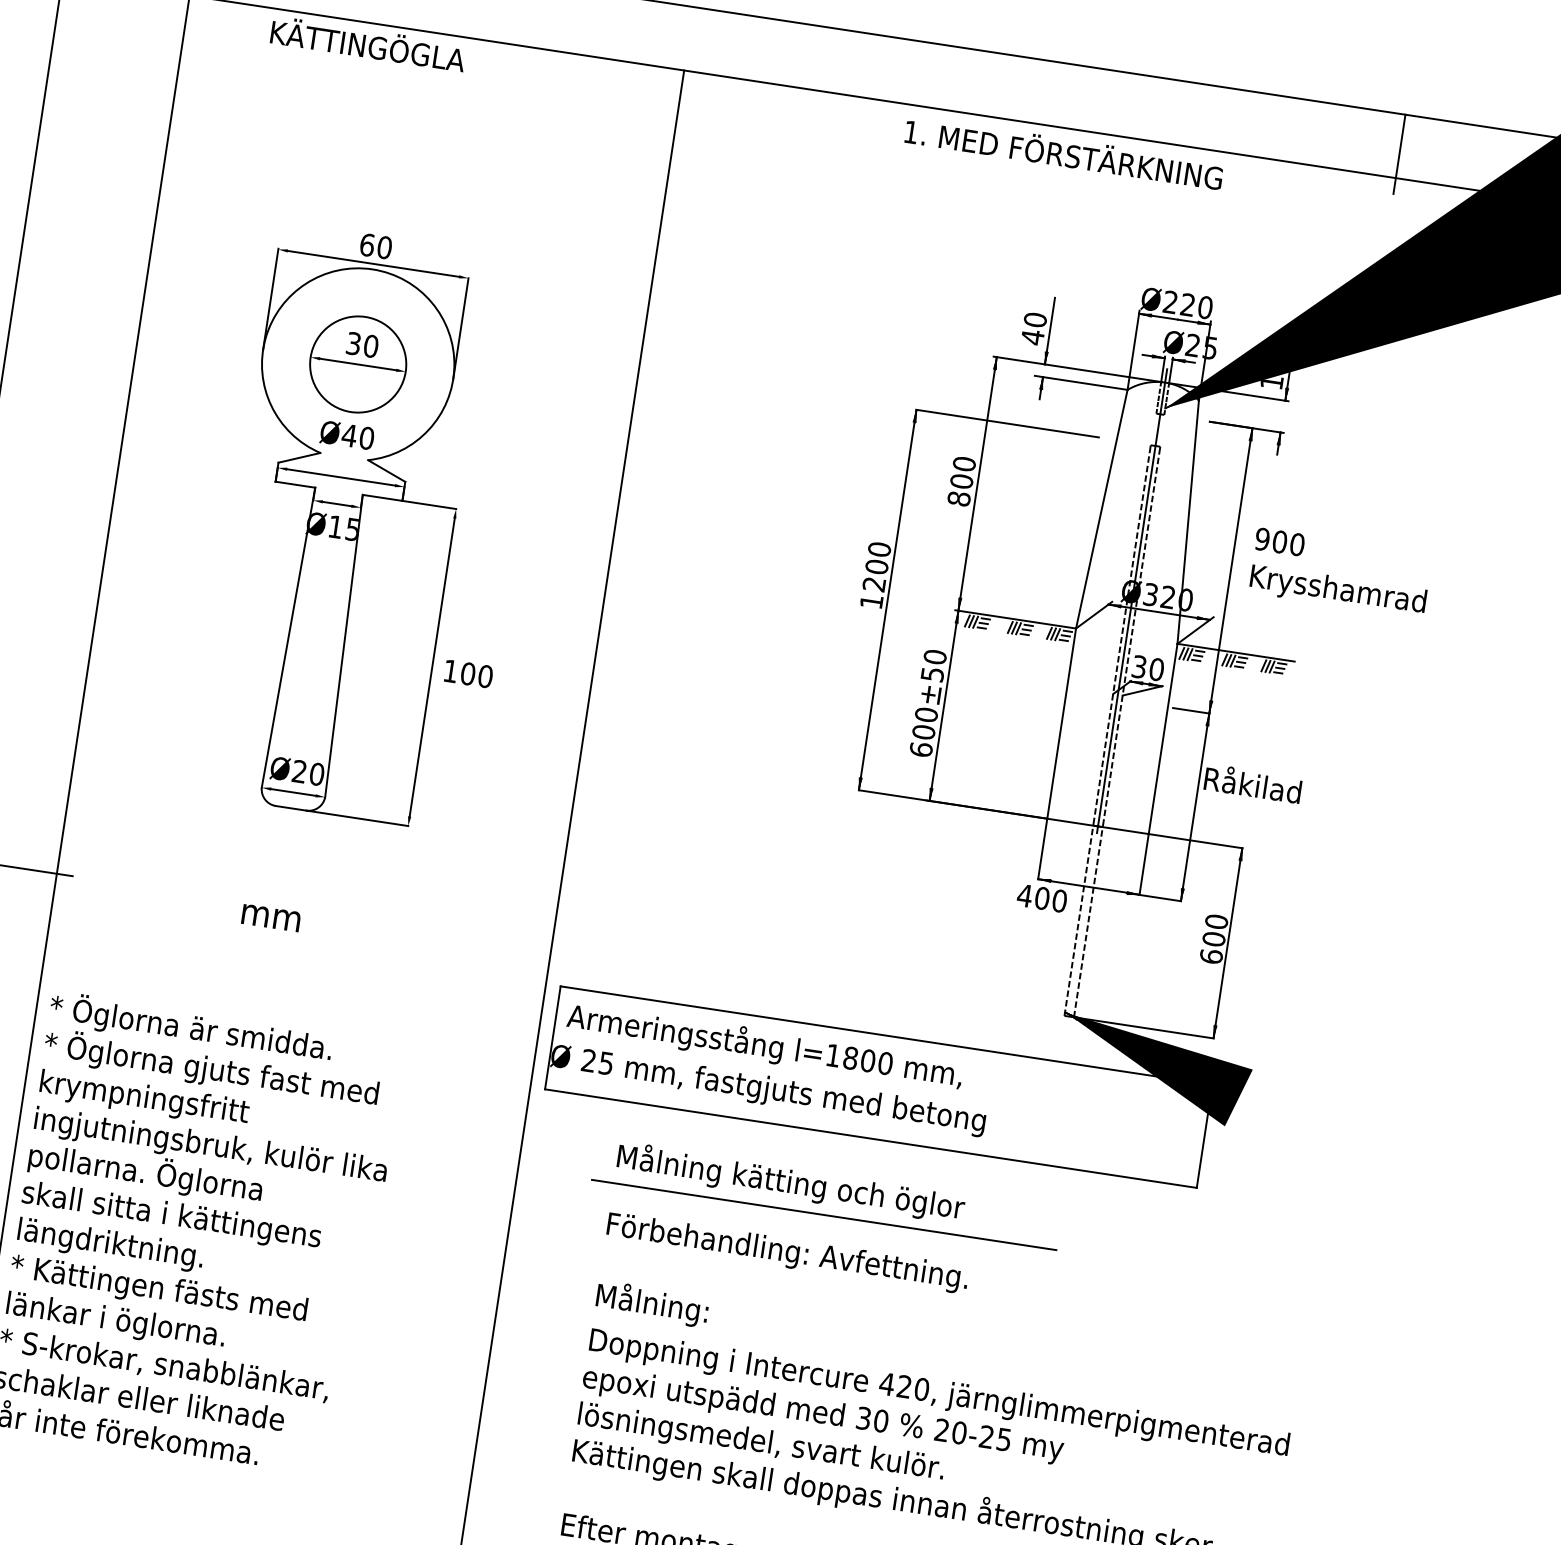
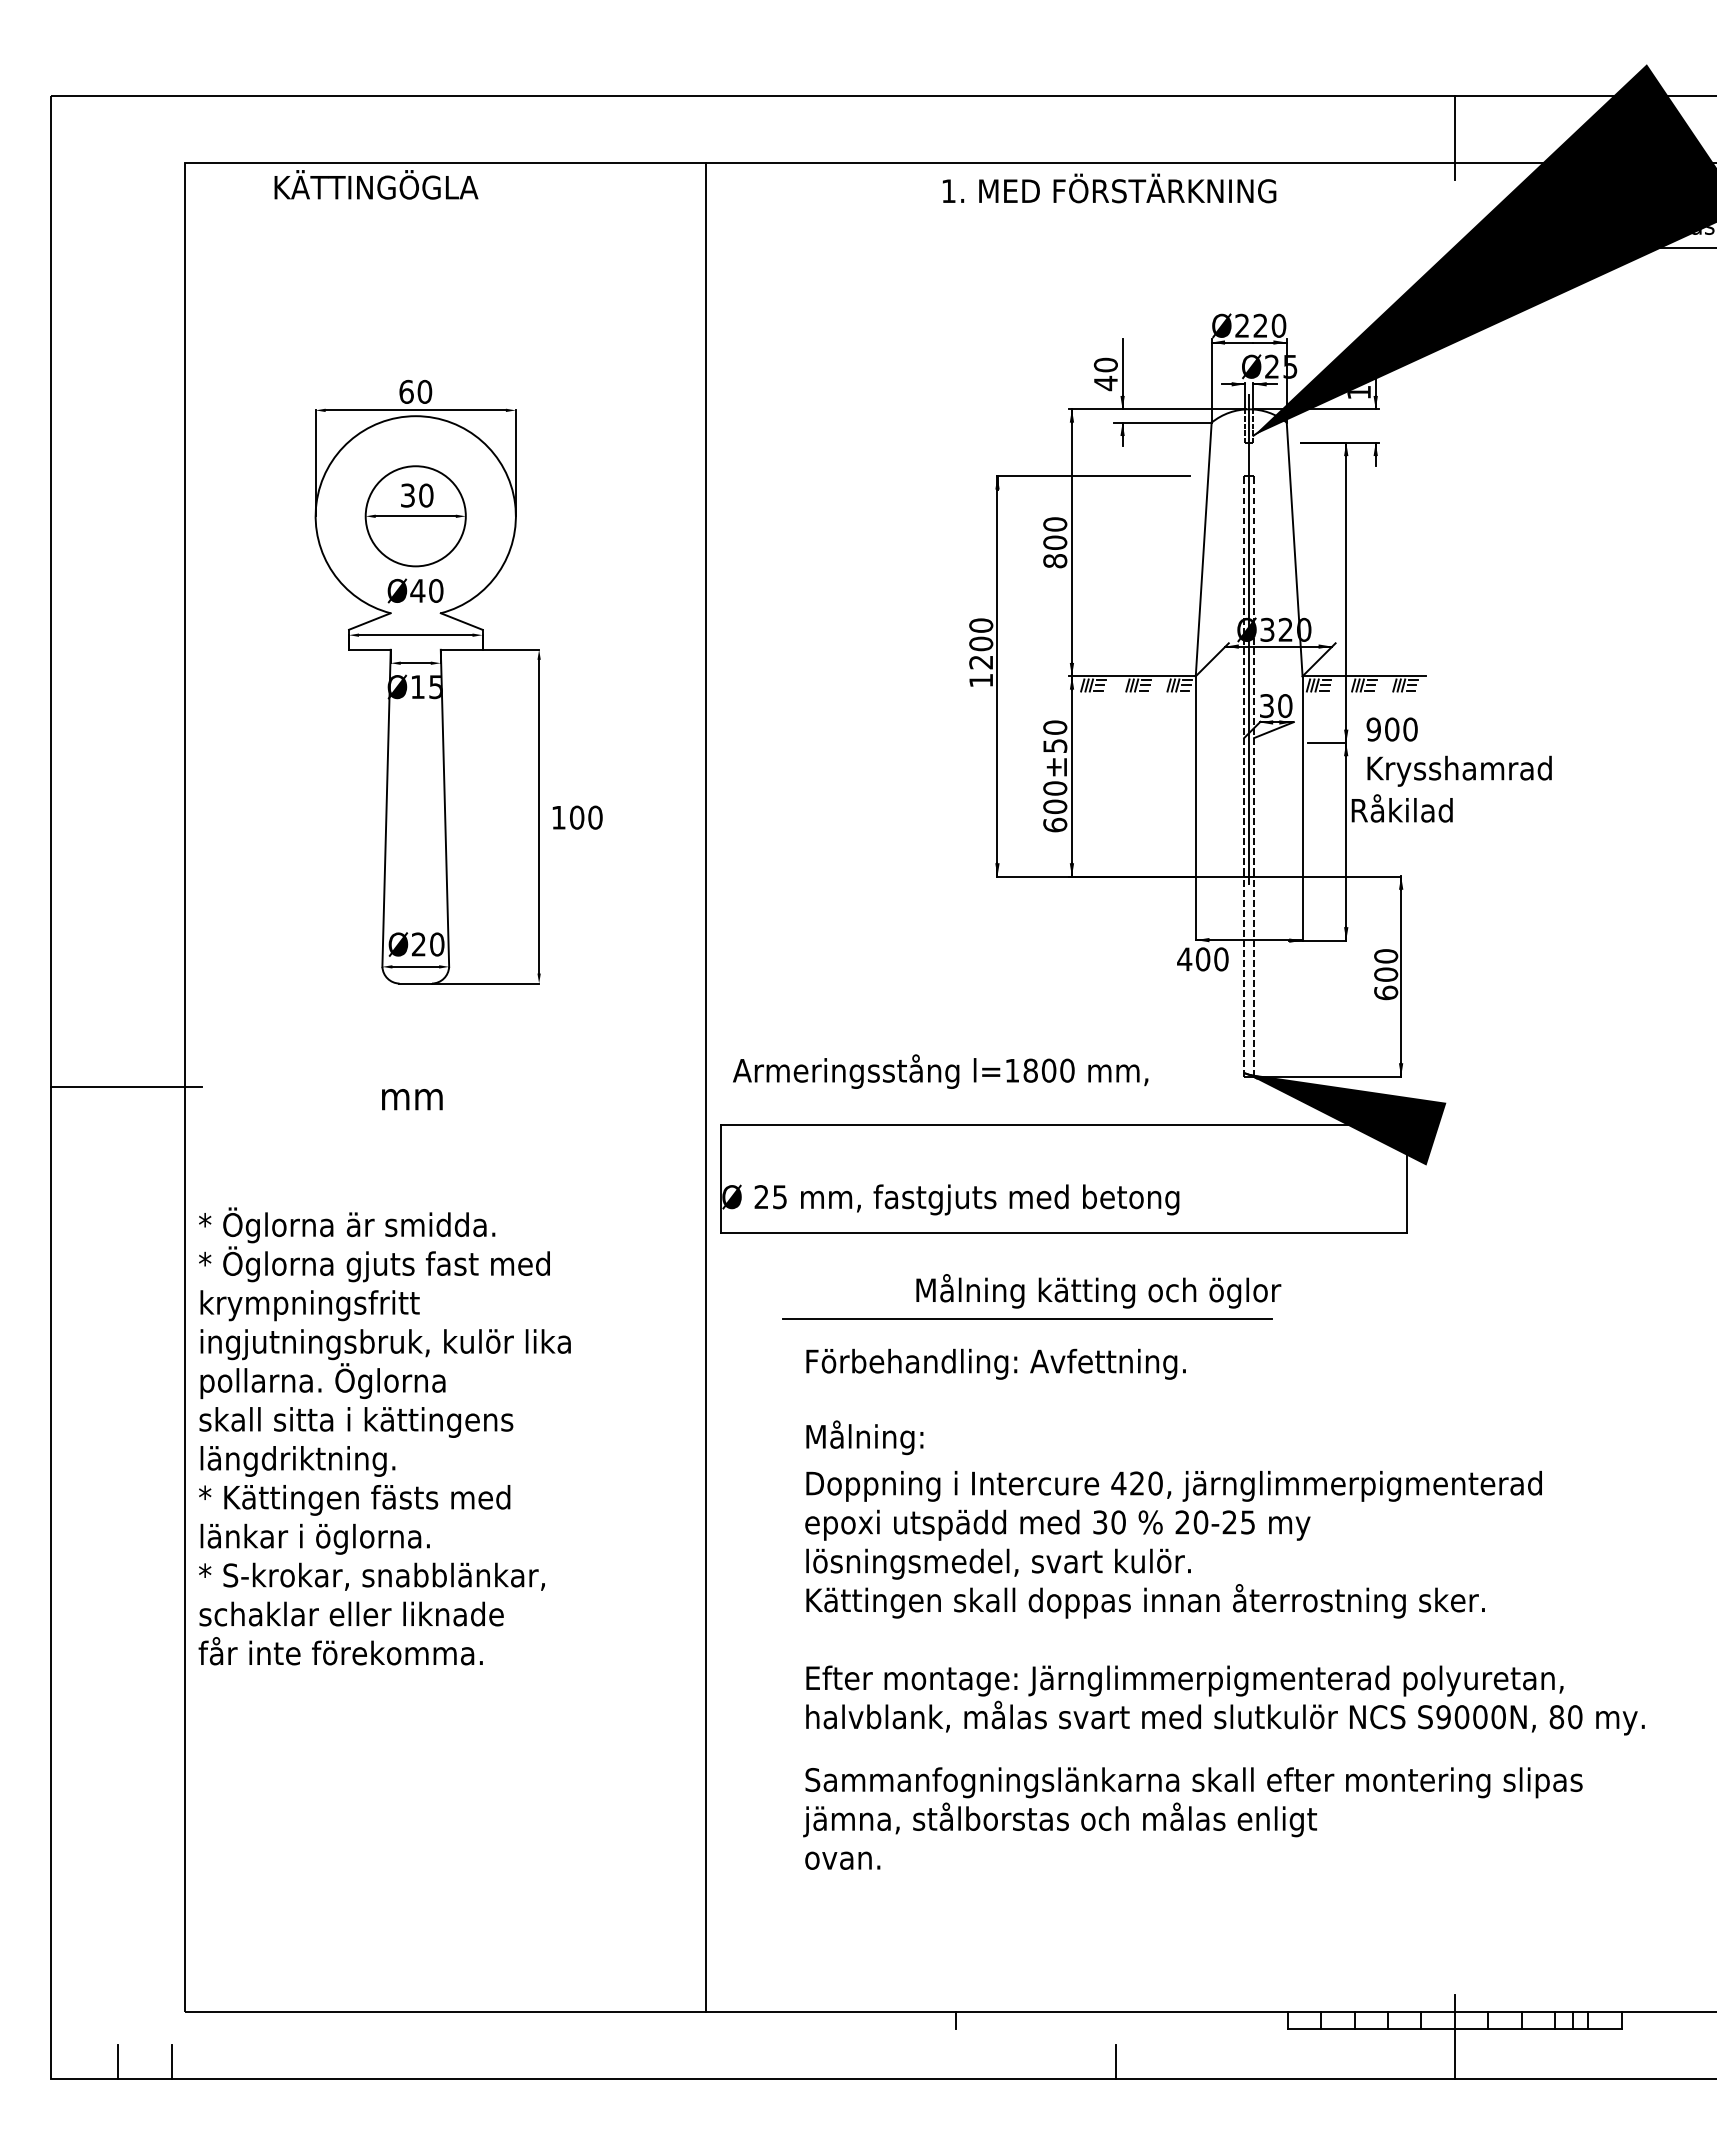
text: (1339, 572) -> (1458, 751), moved
text: (764, 1046) -> (940, 1071), moved
text: (790, 1183) -> (1098, 1291), moved

